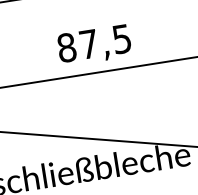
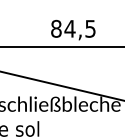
text: (87, 43) -> (69, 28), 87,5 -> 84,5

